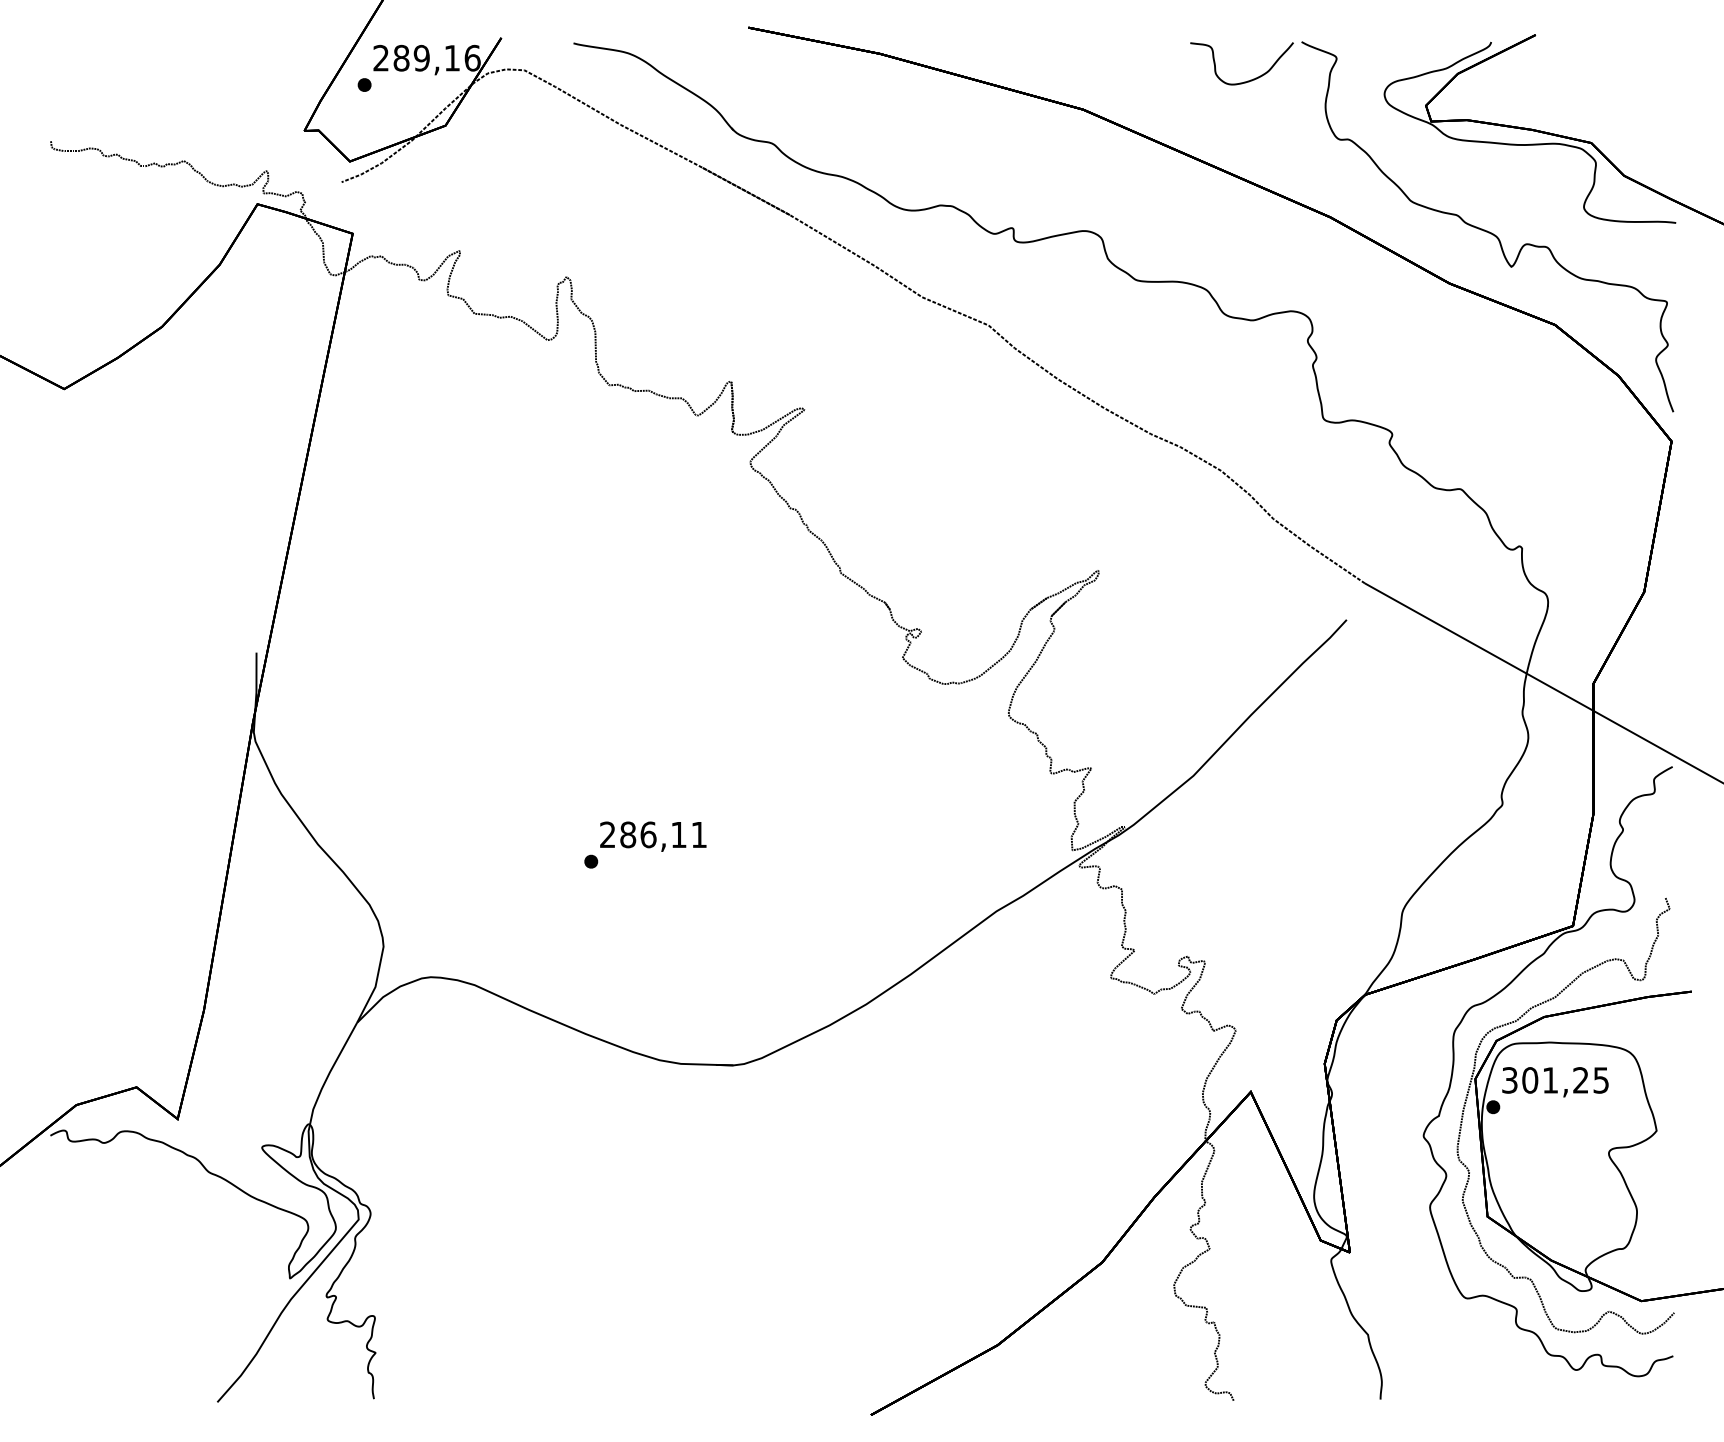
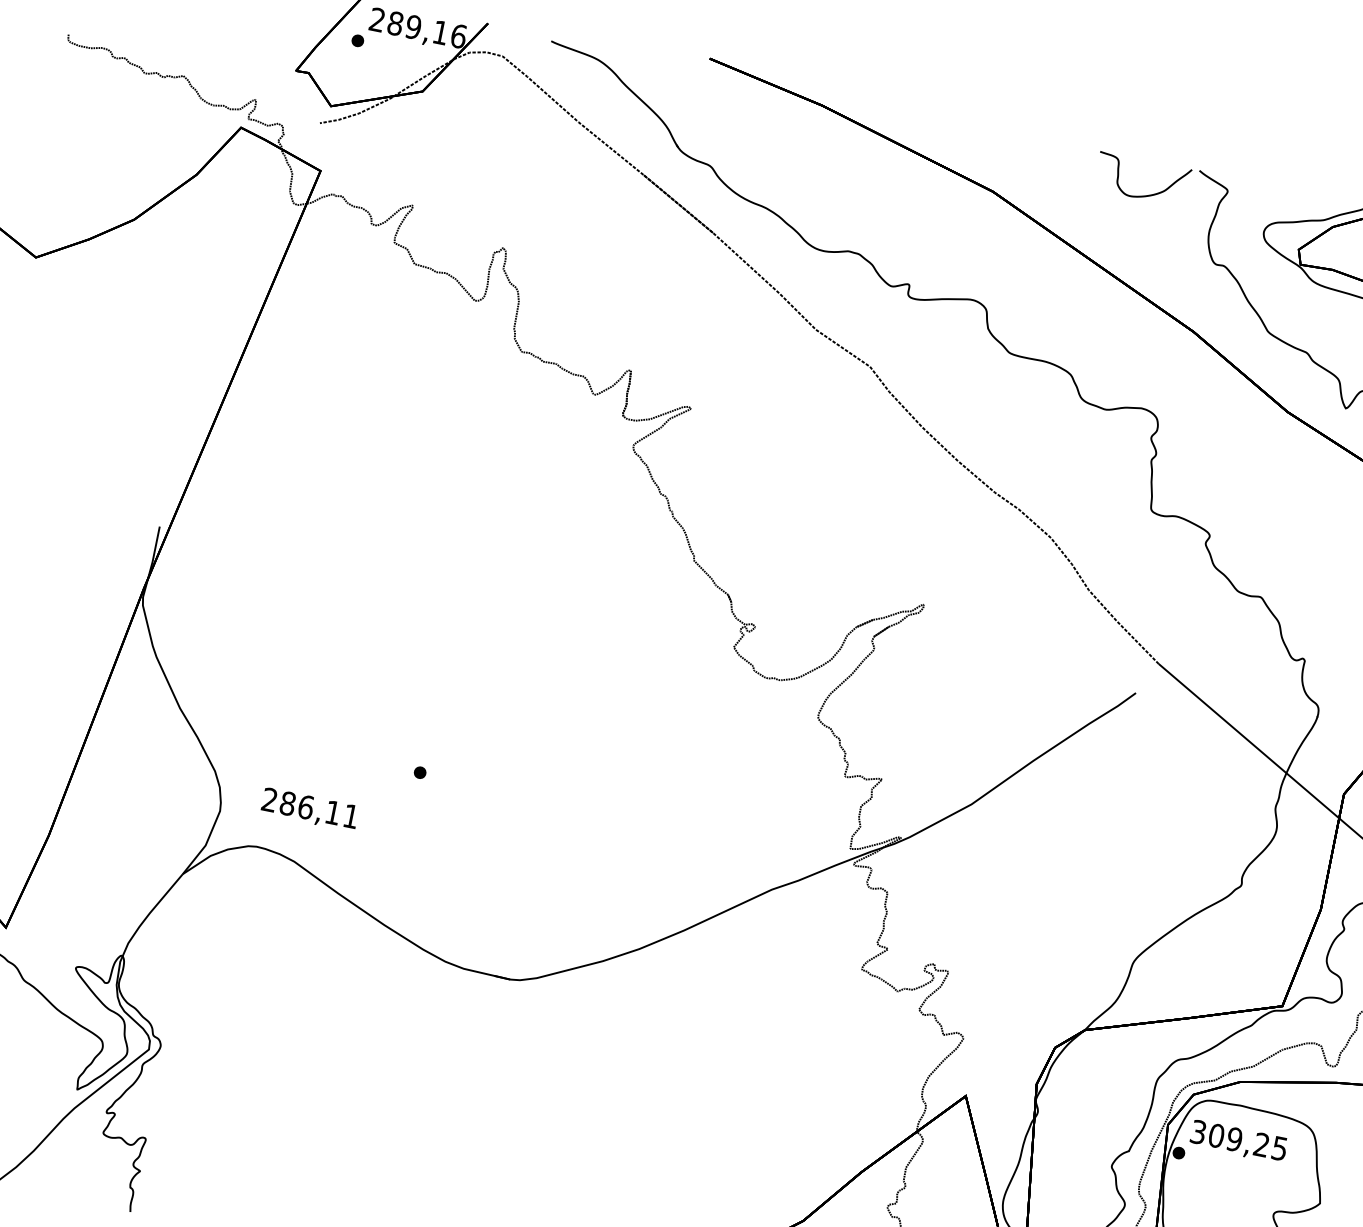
text: (653, 836) -> (310, 809), moved
text: (1550, 1080) -> (1234, 1139), 301,25 -> 309,25

